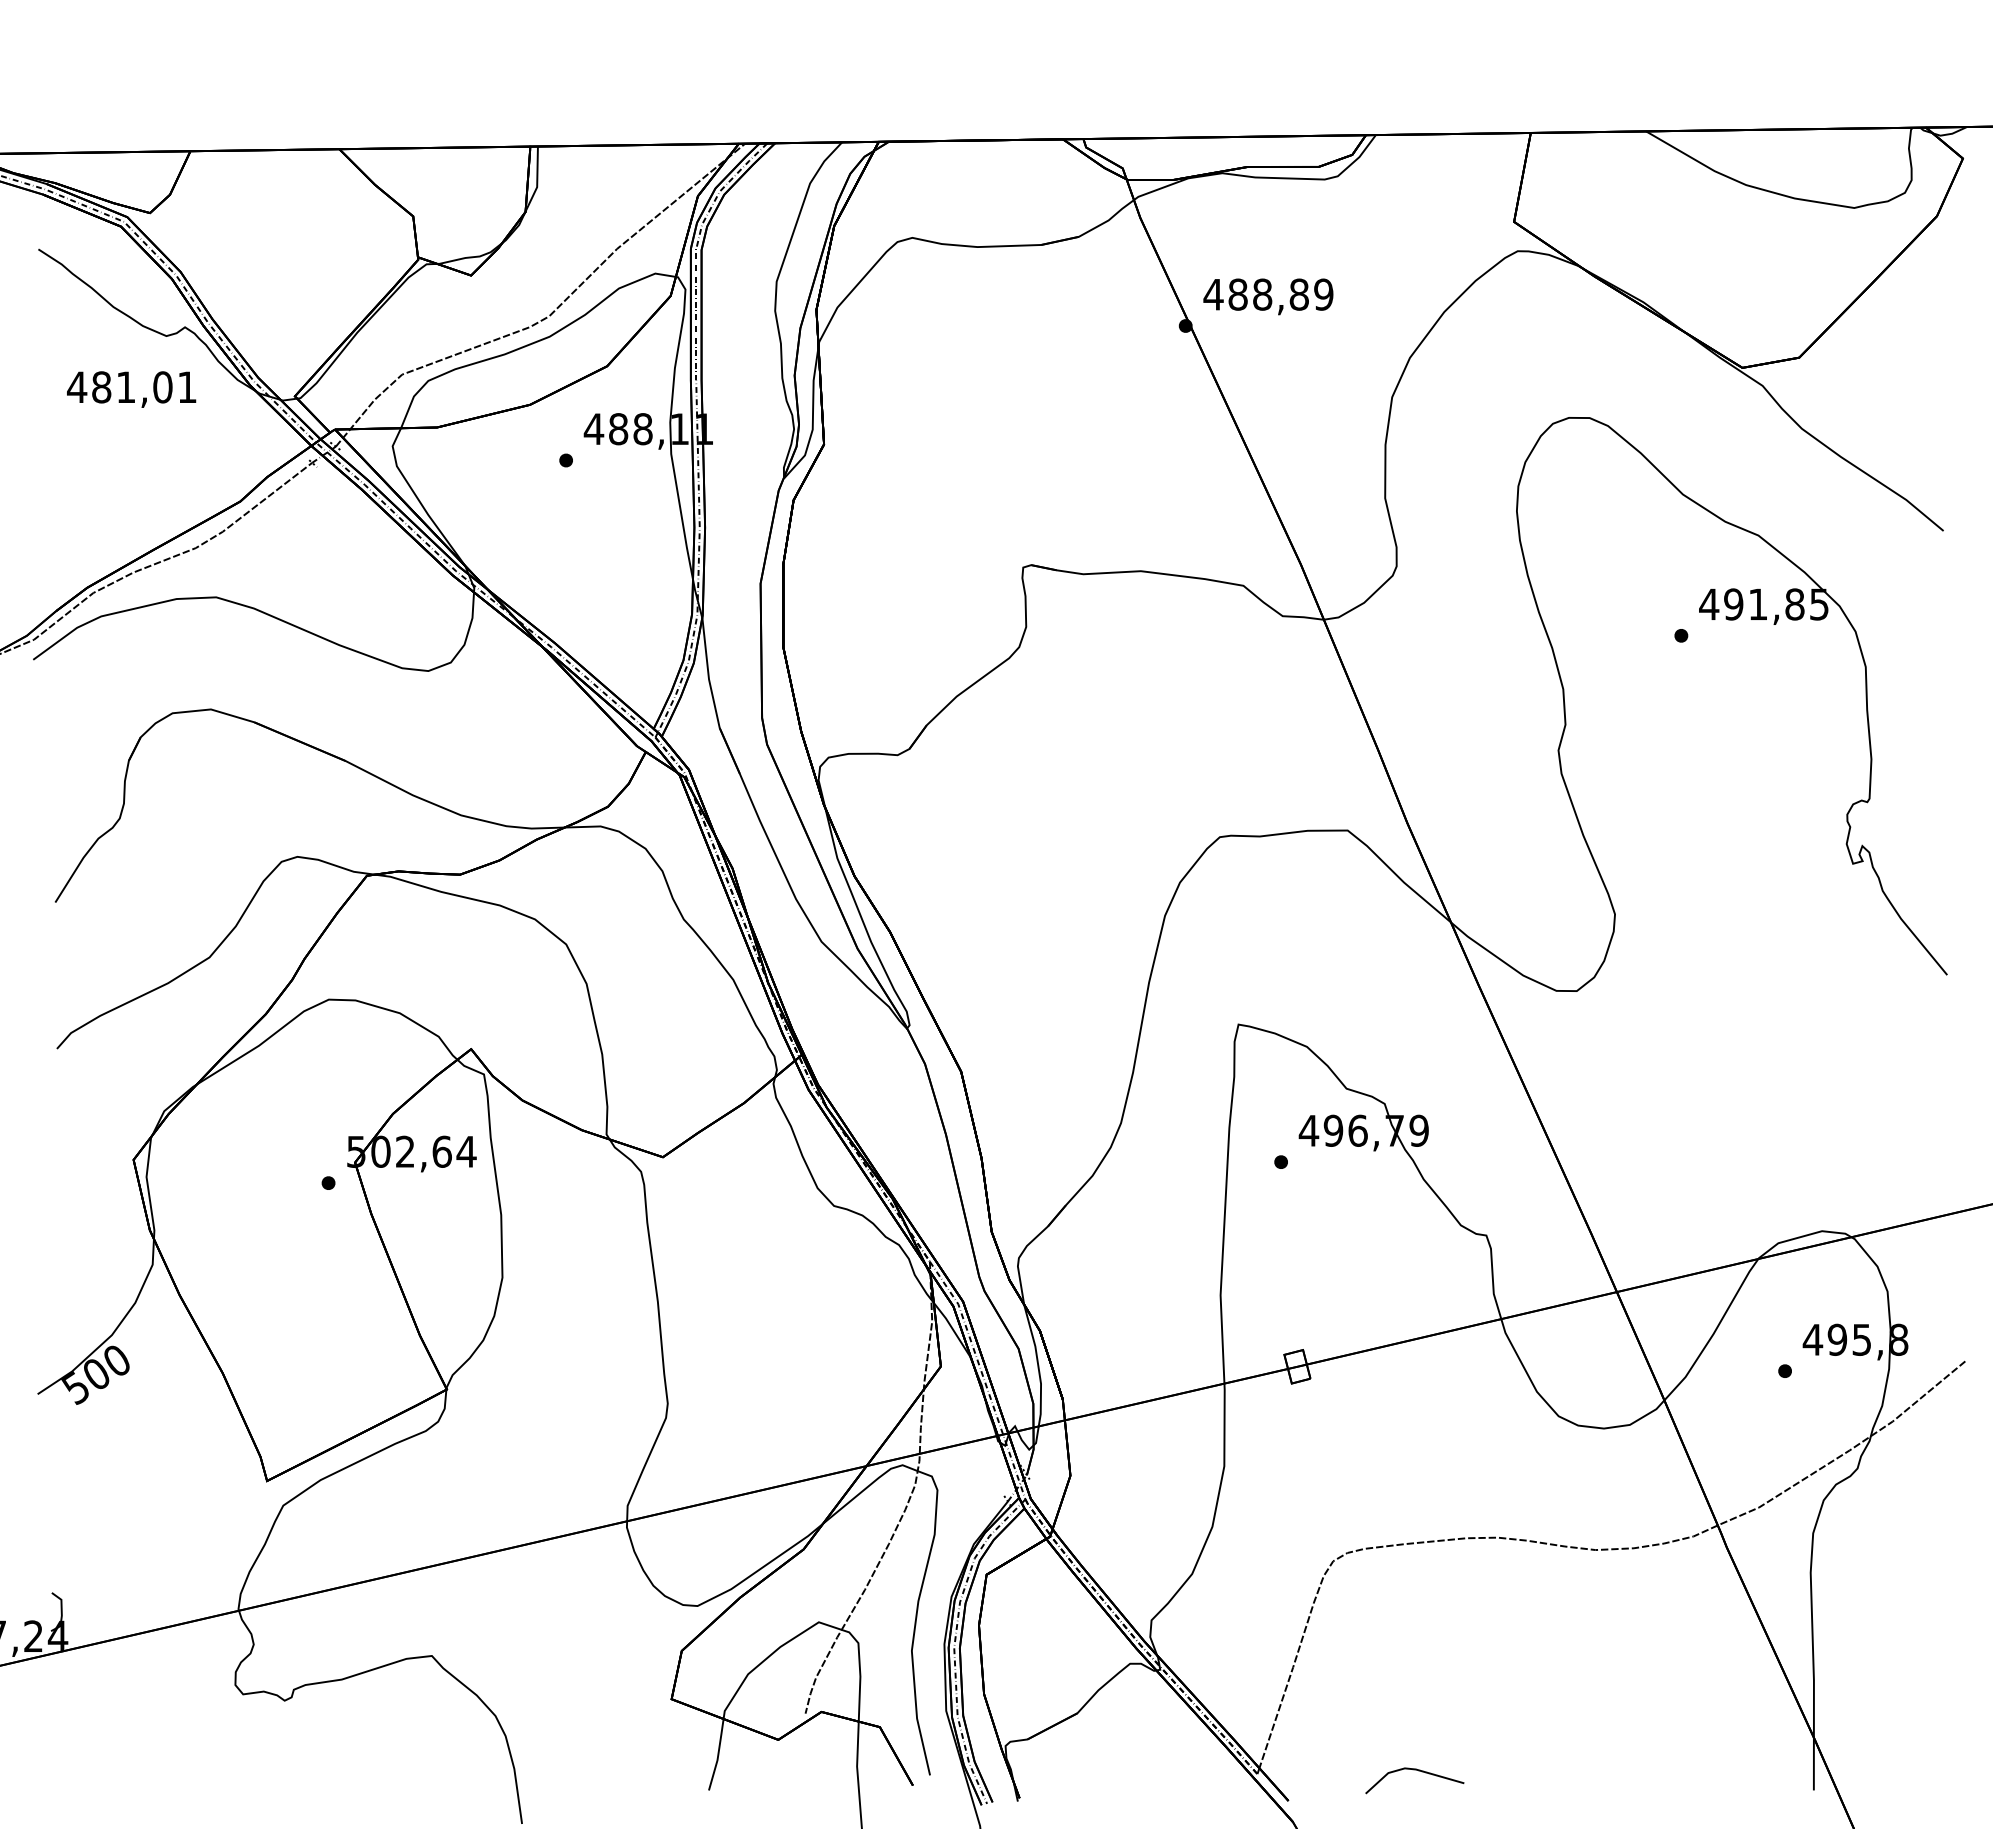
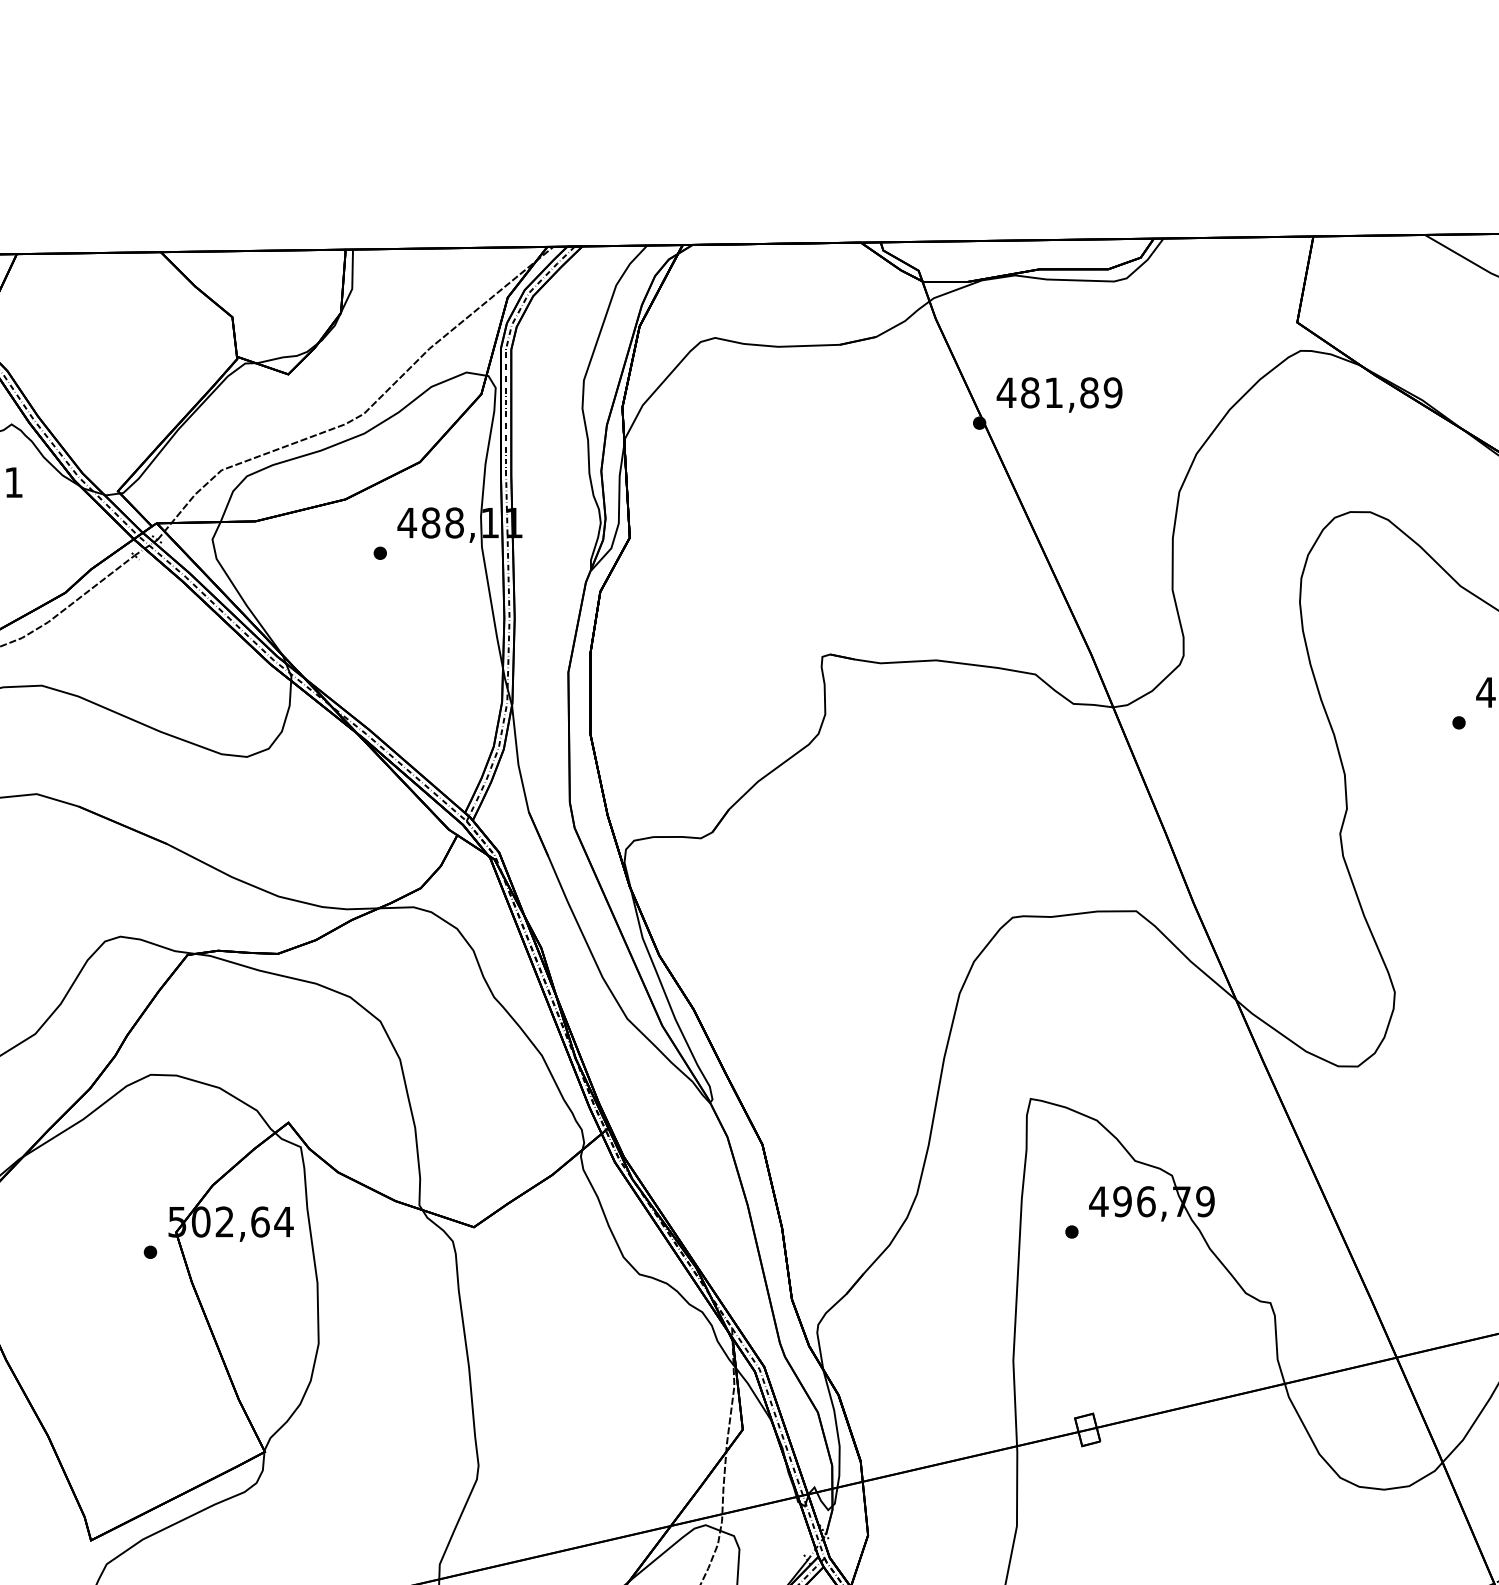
text: (1262, 294) -> (1053, 392), 488,89 -> 481,89

